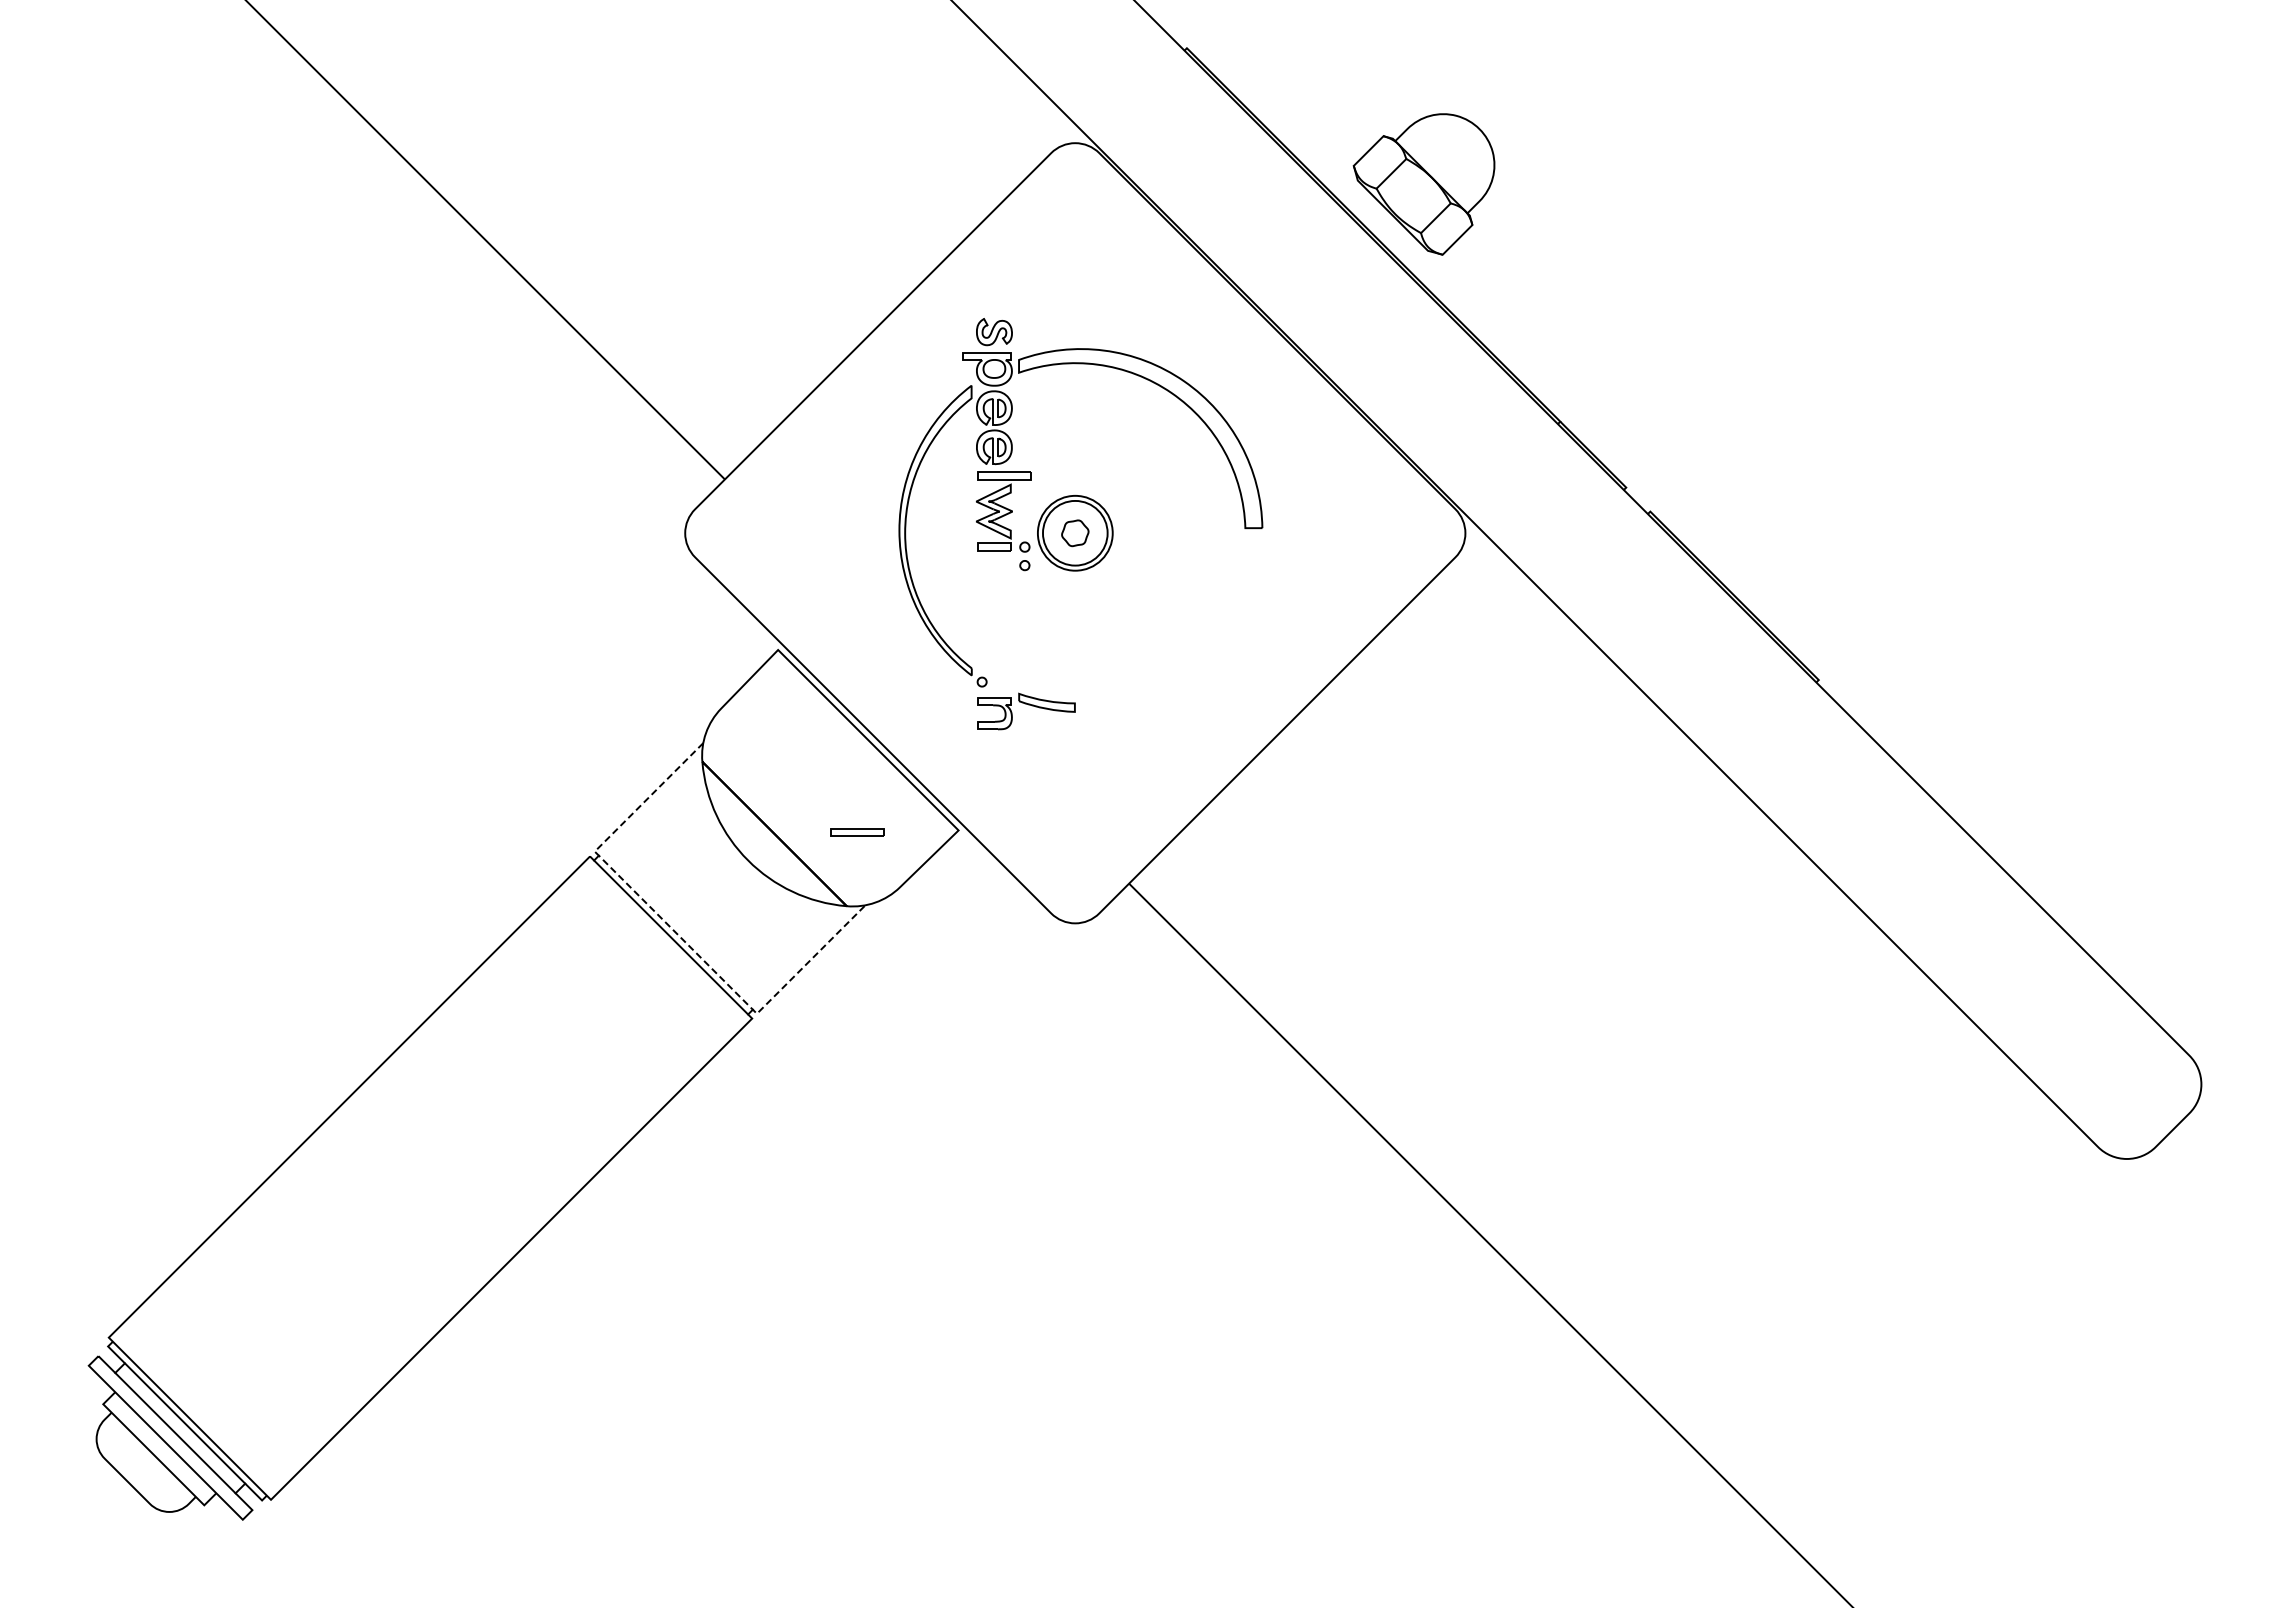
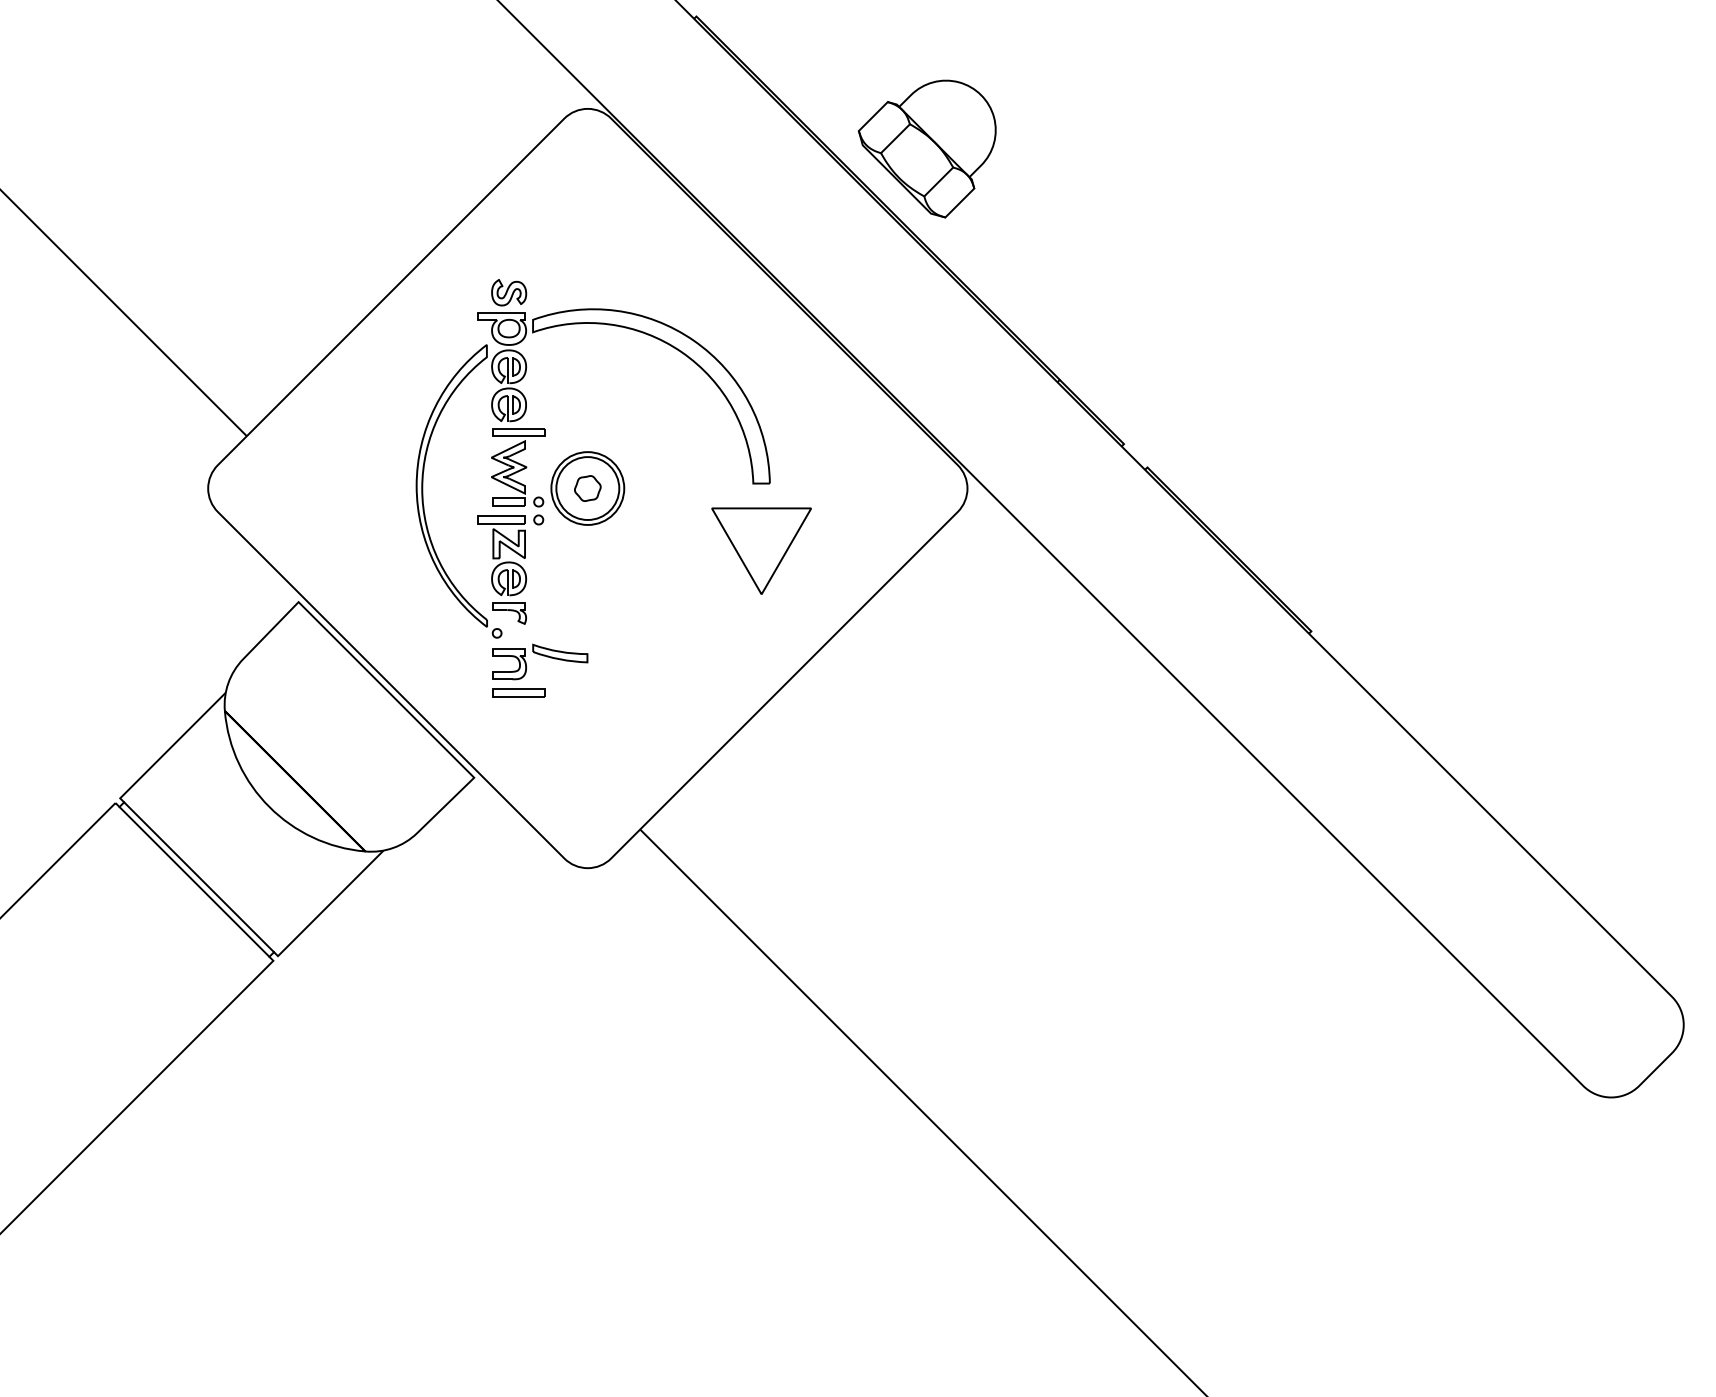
part: (1253, 597) -> (761, 551), added
part: (987, 617) -> (502, 570), added
part: (857, 832) -> (518, 693), moved
line: (675, 932) -> (198, 877), dashed -> solid

